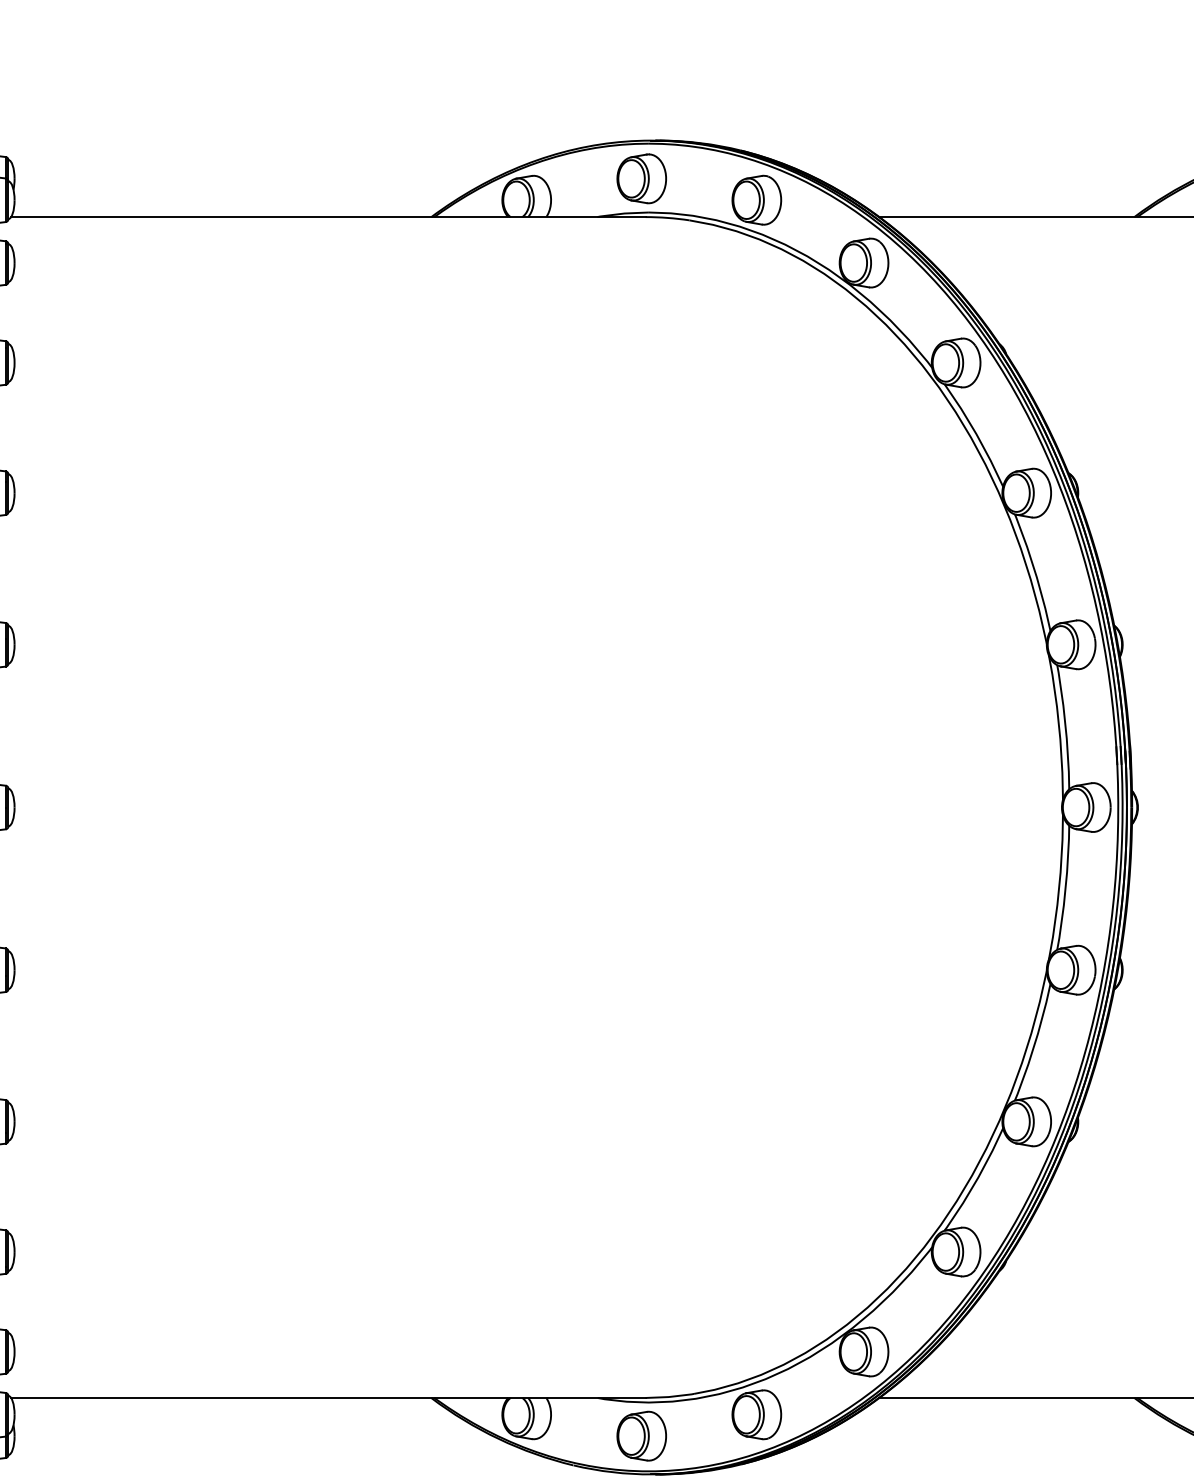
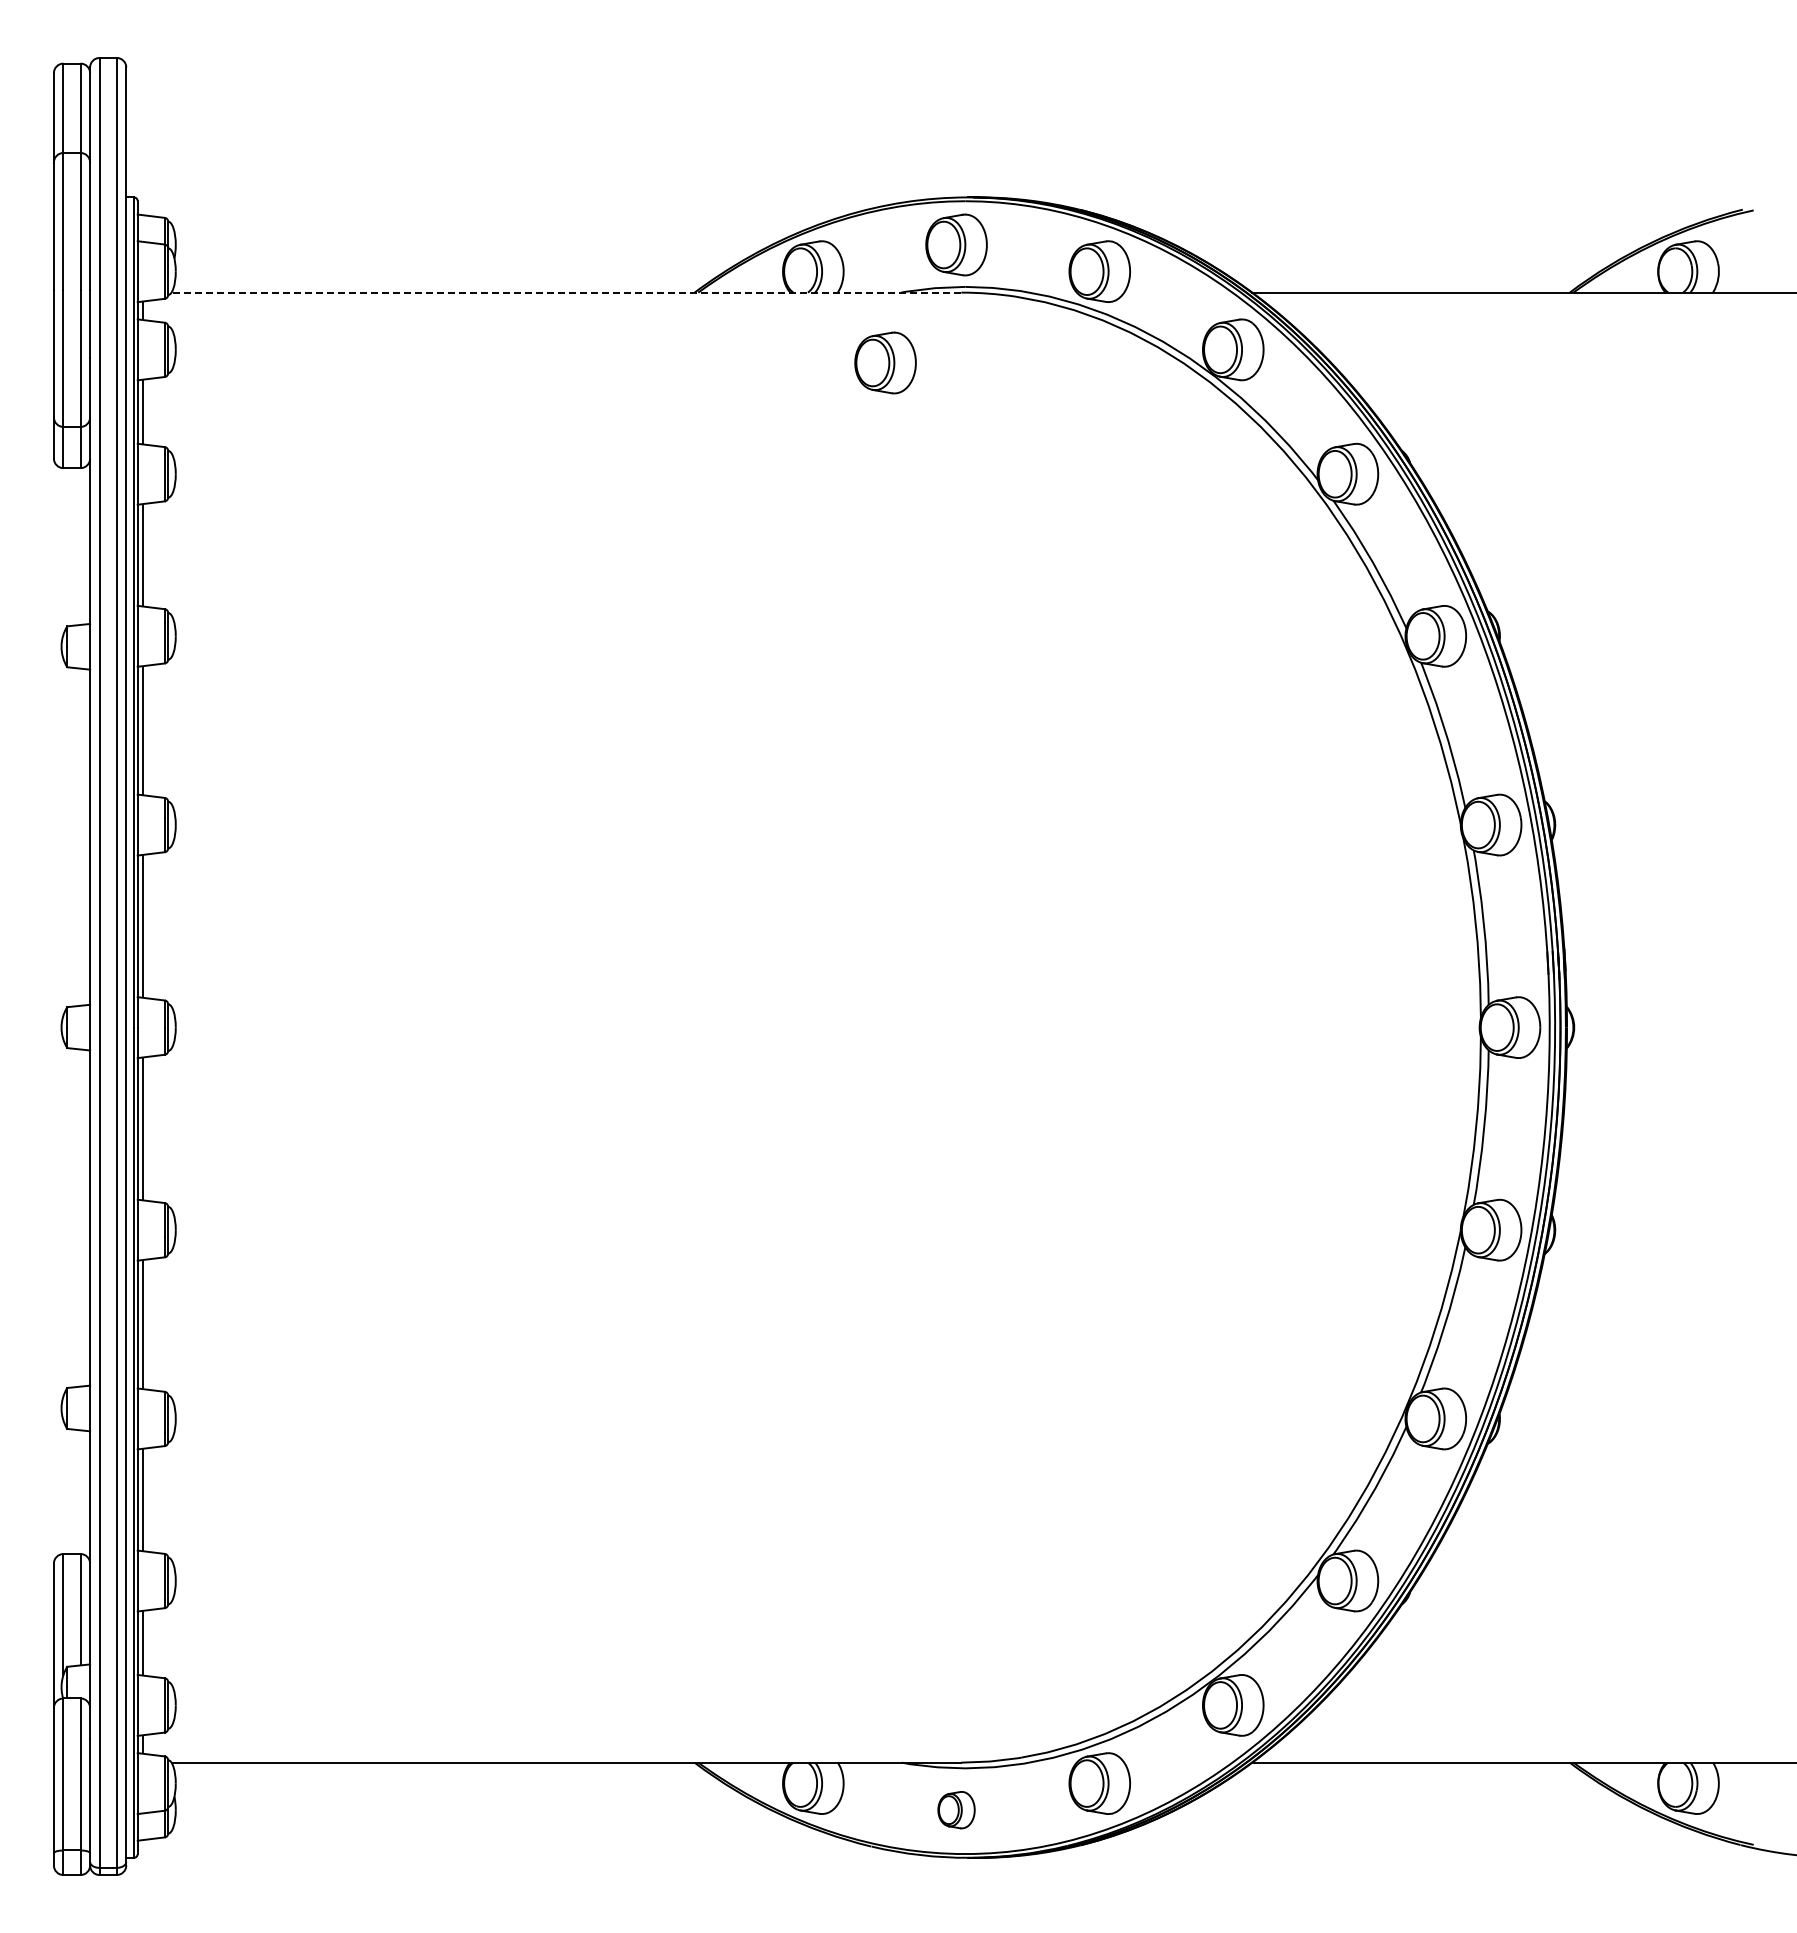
line: (328, 216) -> (566, 292), solid -> dashed
part: (584, 273) -> (885, 362), added
part: (641, 1435) -> (956, 1809), size x0.6

